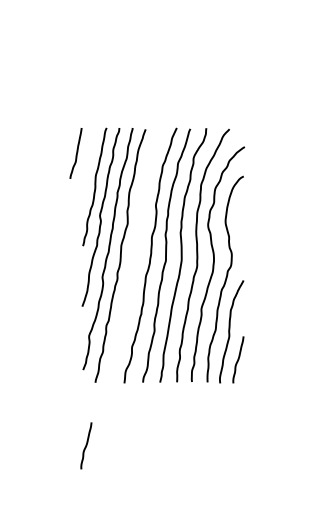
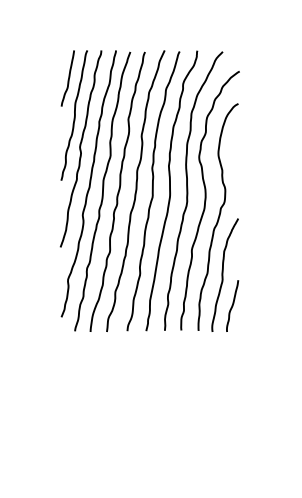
curve: (76, 153) -> (68, 78), moved
curve: (134, 256) -> (118, 192), added
curve: (86, 445) -> (65, 400), removed

